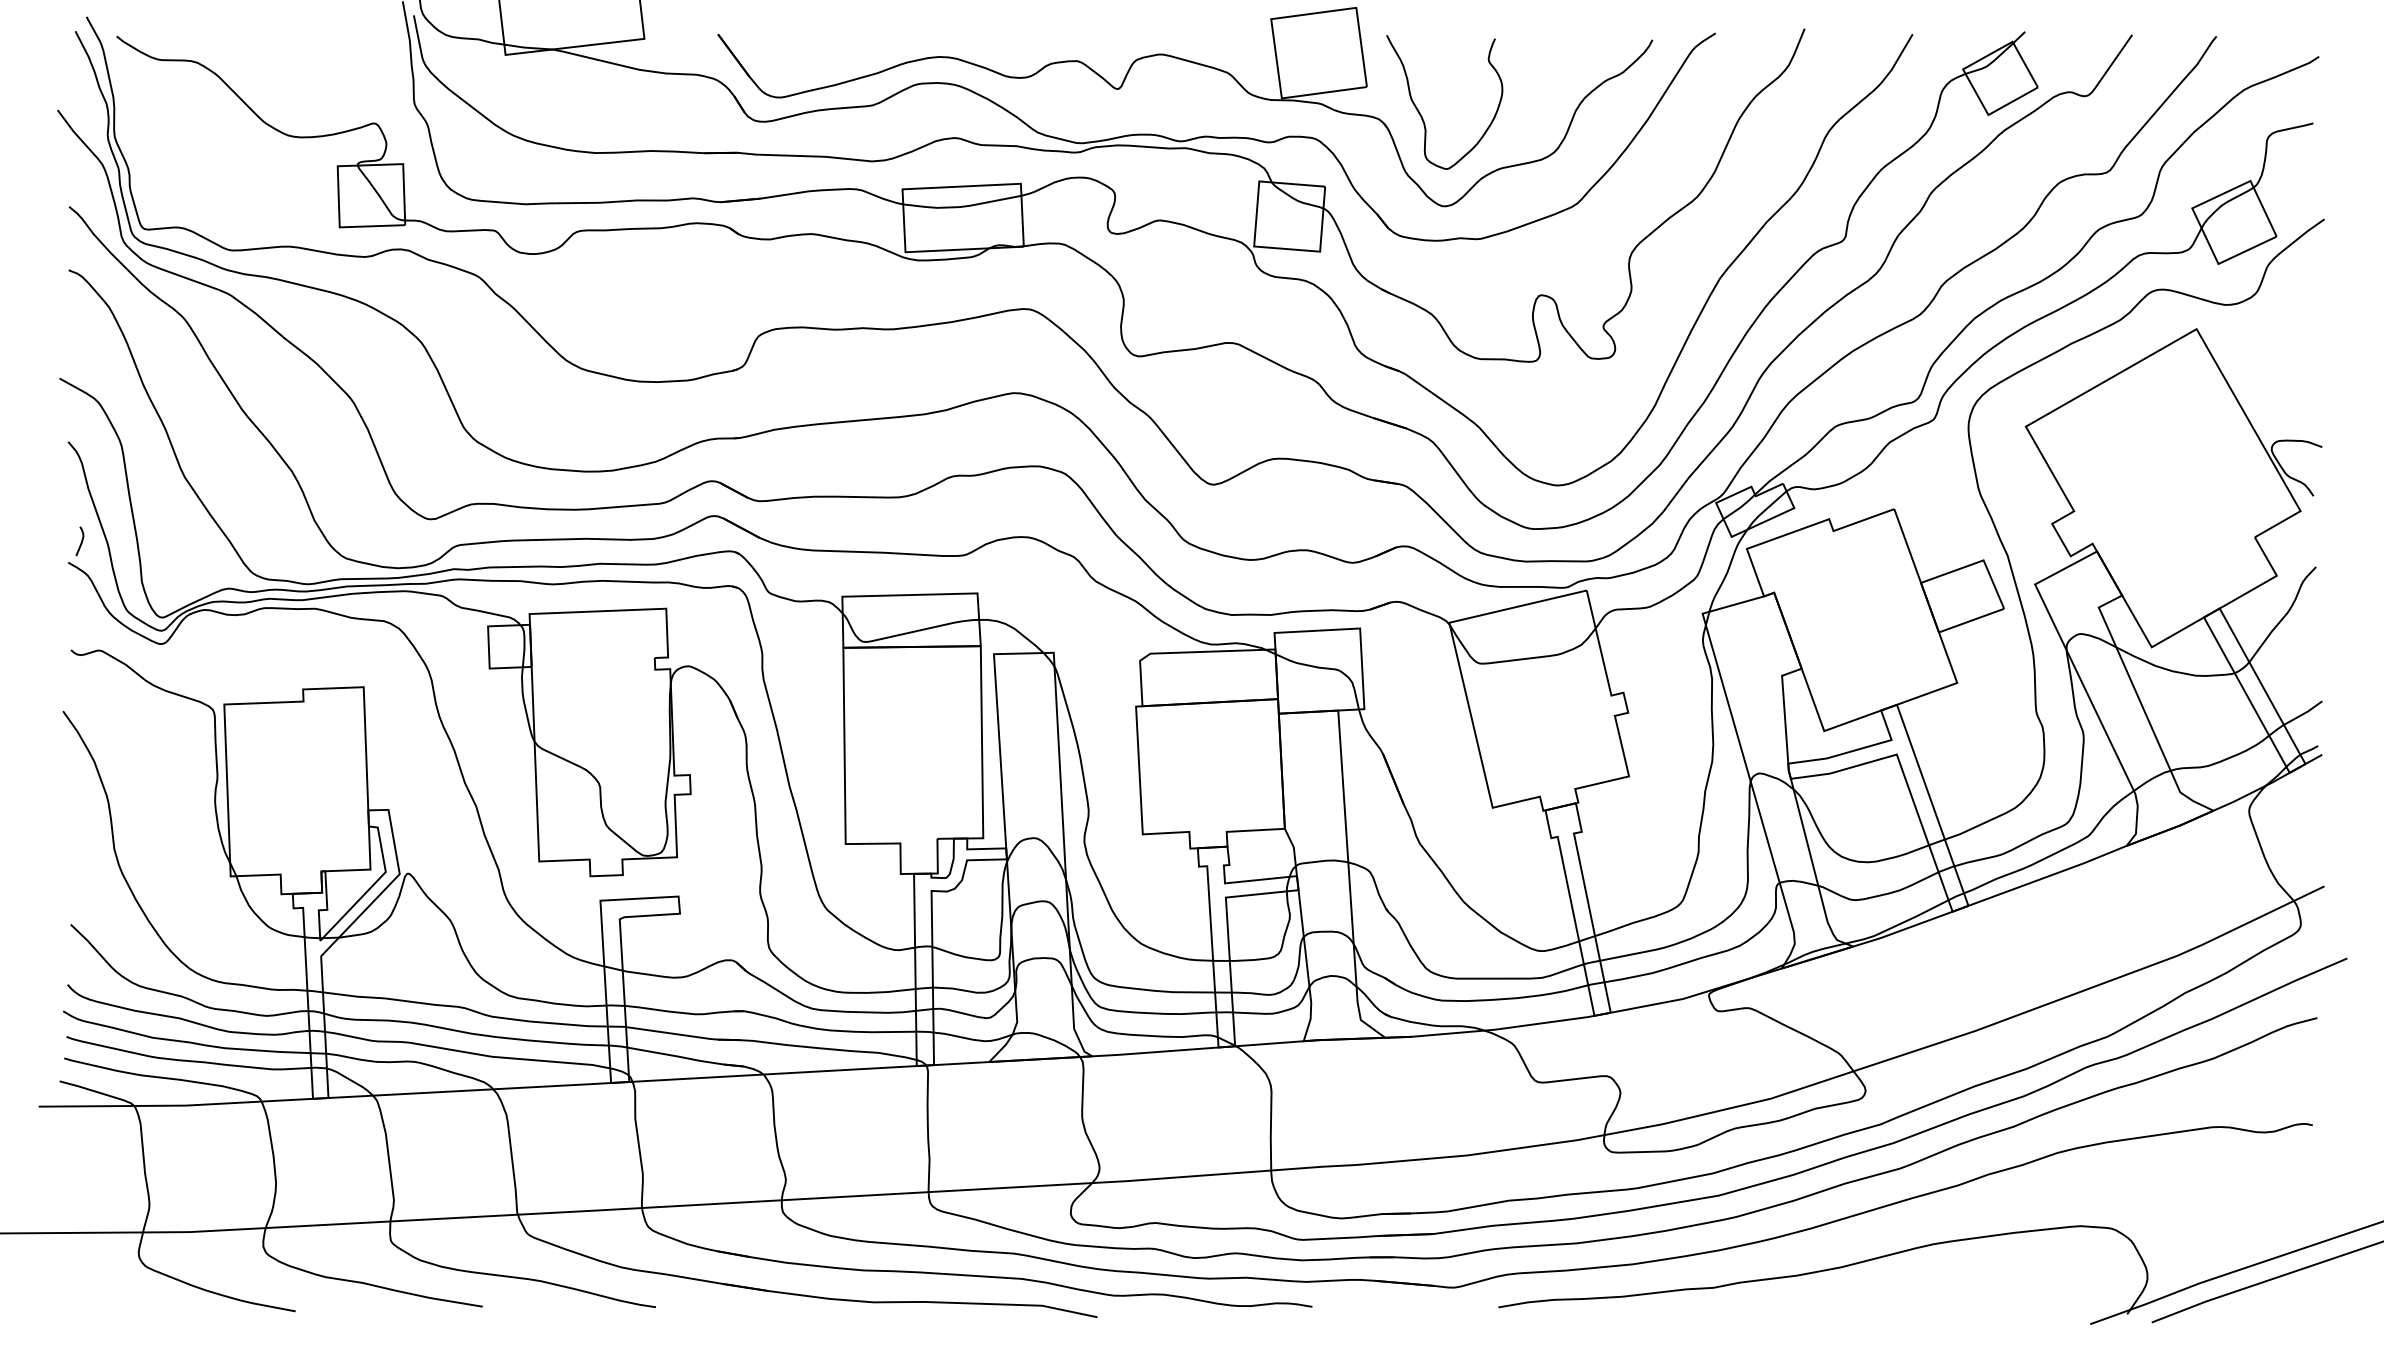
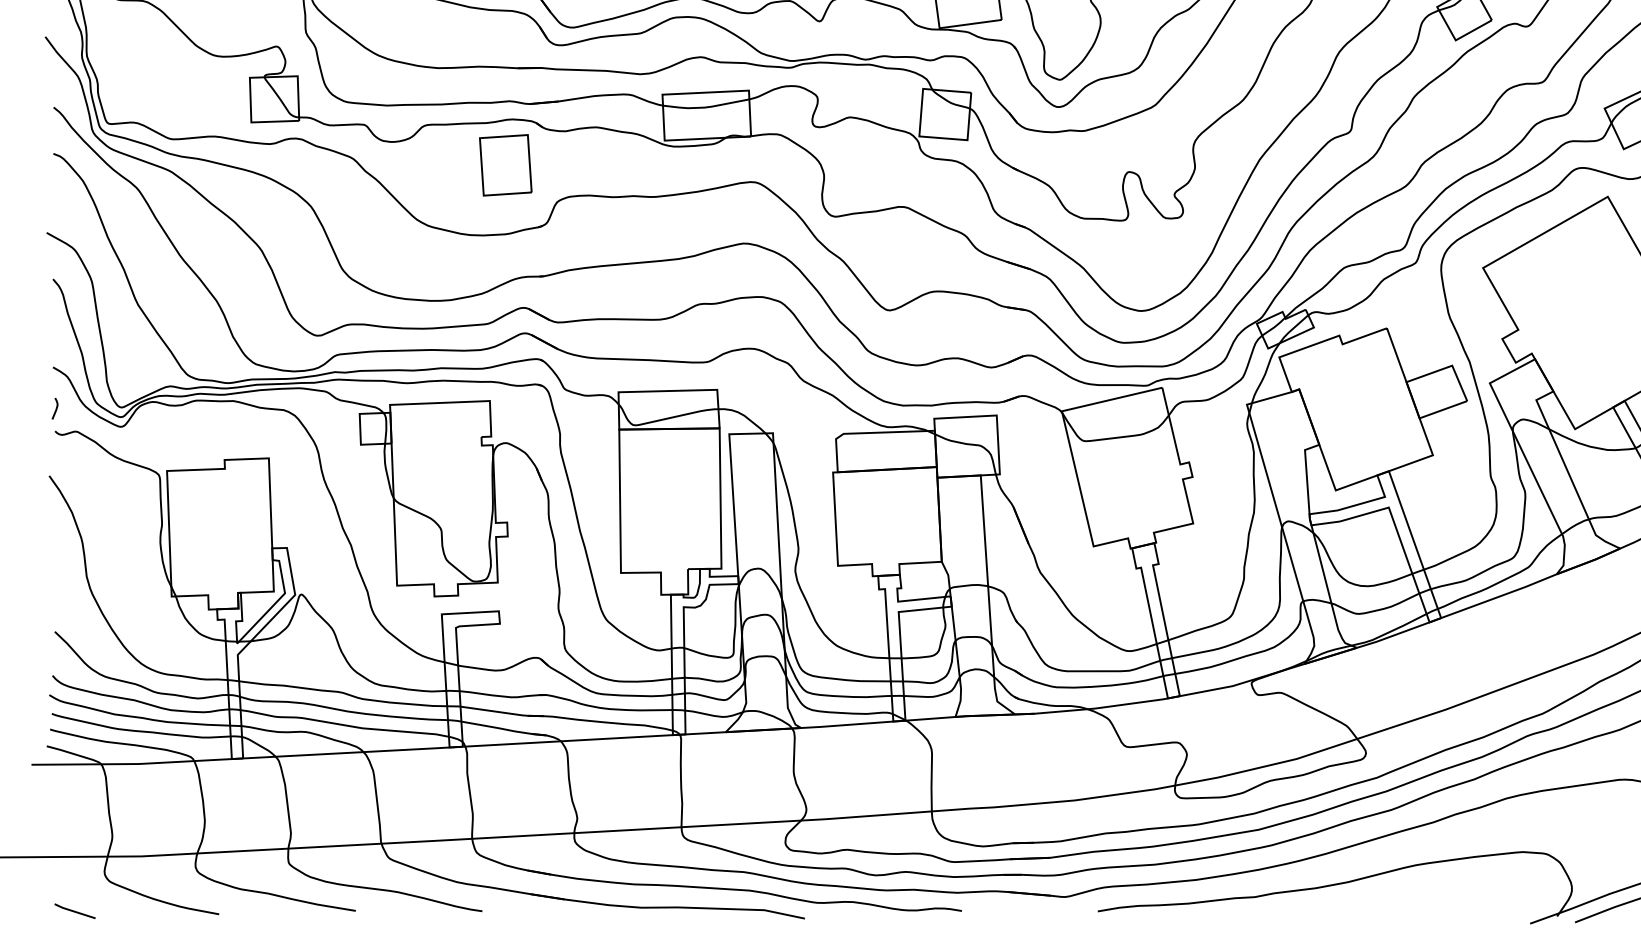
part: (687, 285) -> (505, 164), added
curve: (81, 540) -> (56, 408), moved
line: (97, 1306) -> (74, 910), added

